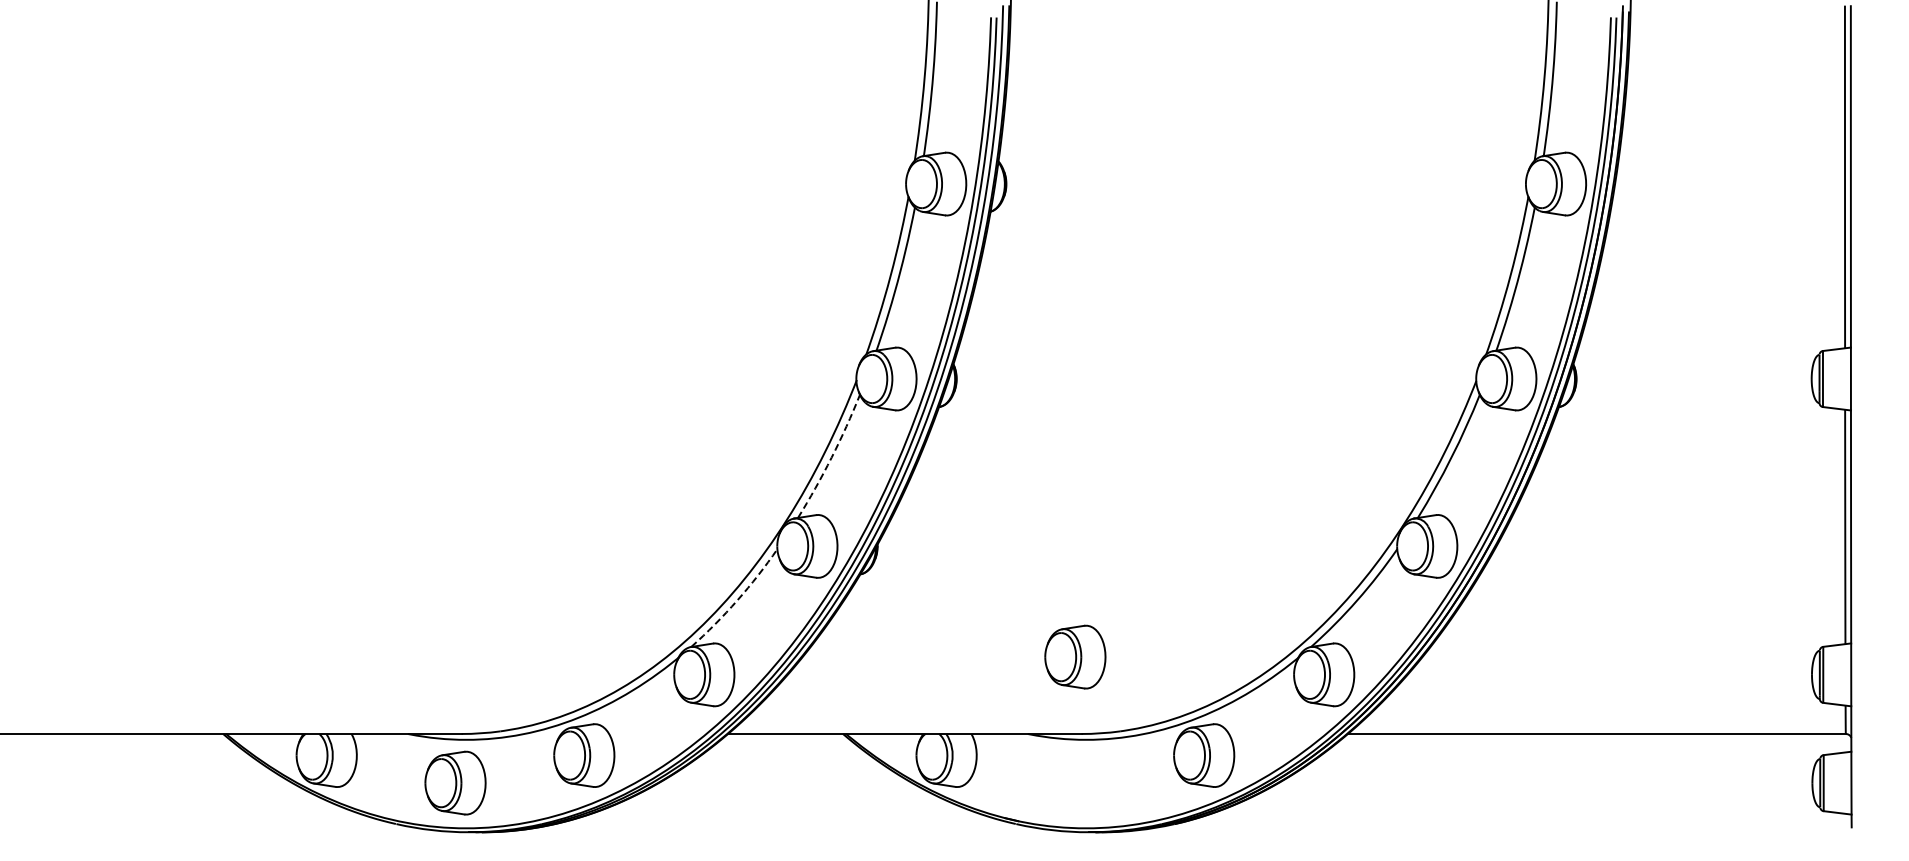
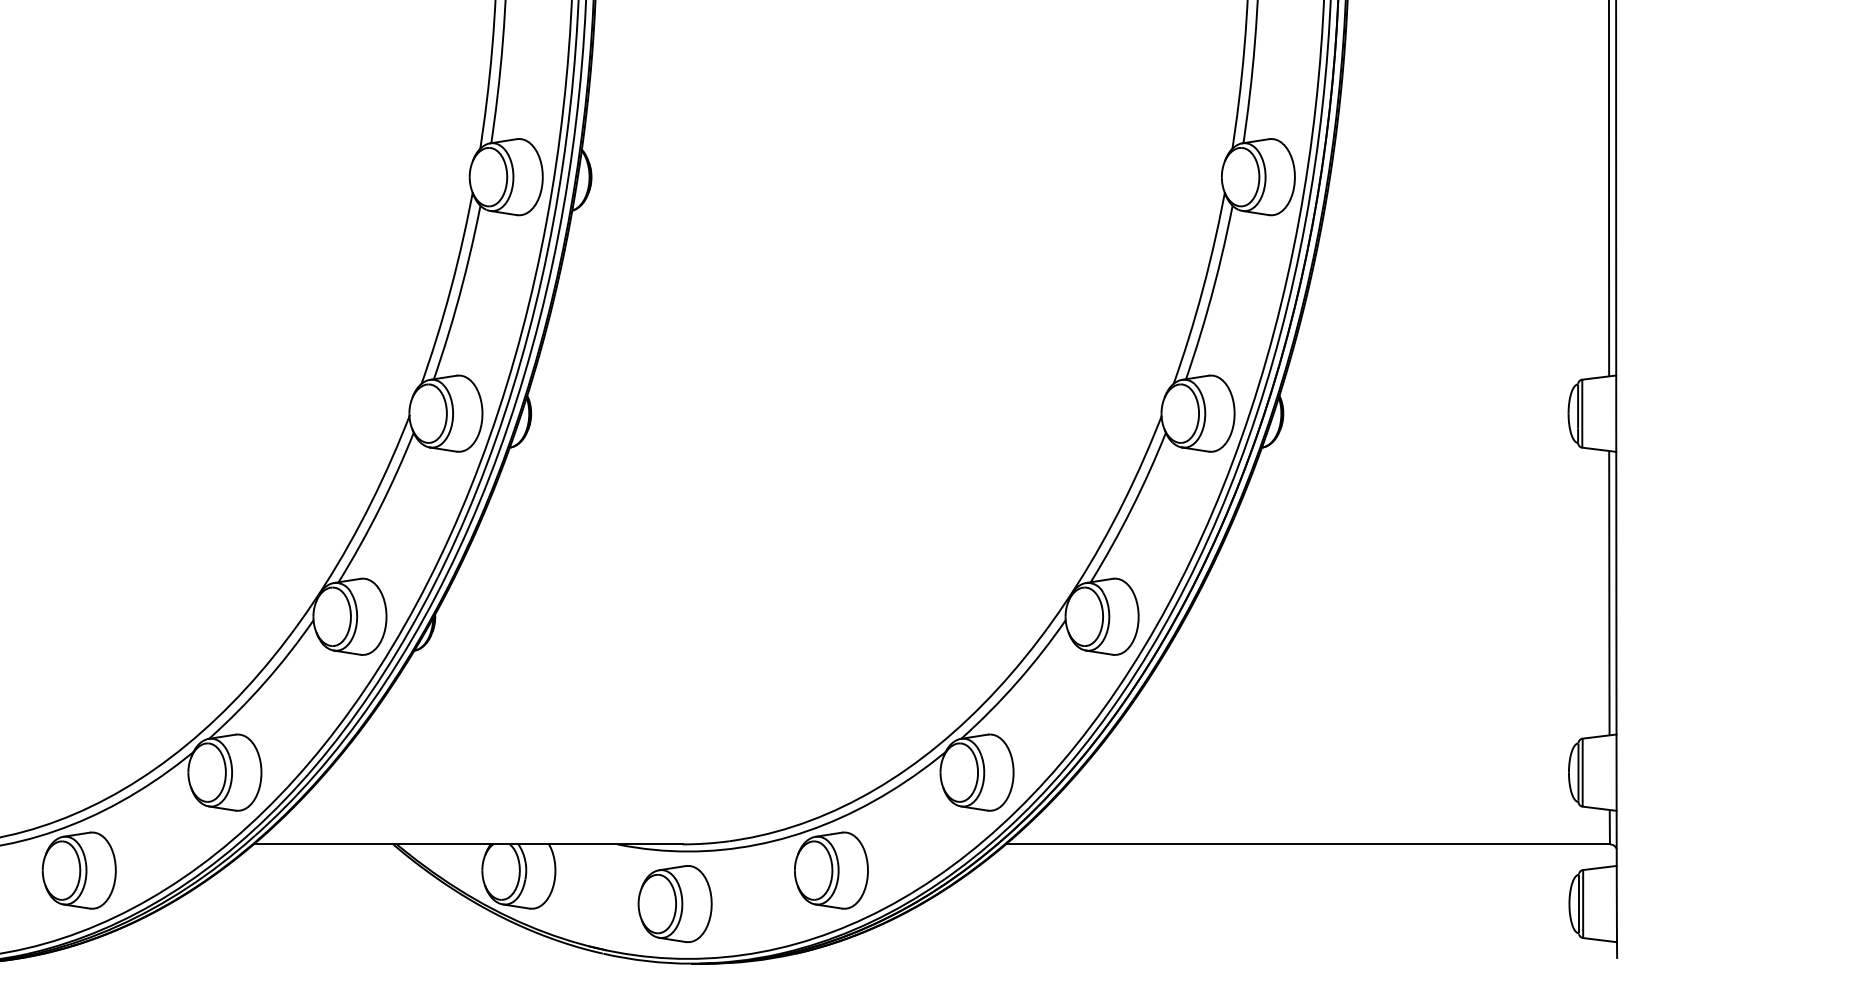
arc: (831, 457) -> (379, 508), dashed -> solid
arc: (737, 600) -> (265, 682), dashed -> solid
part: (1075, 656) -> (675, 903), moved

